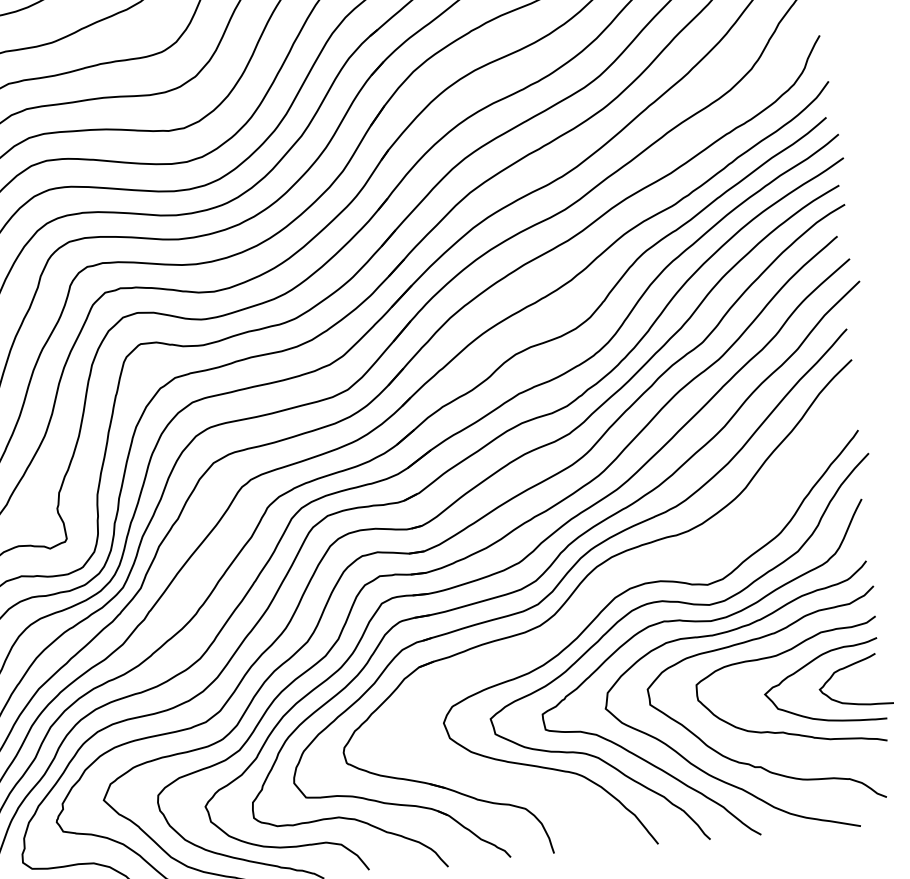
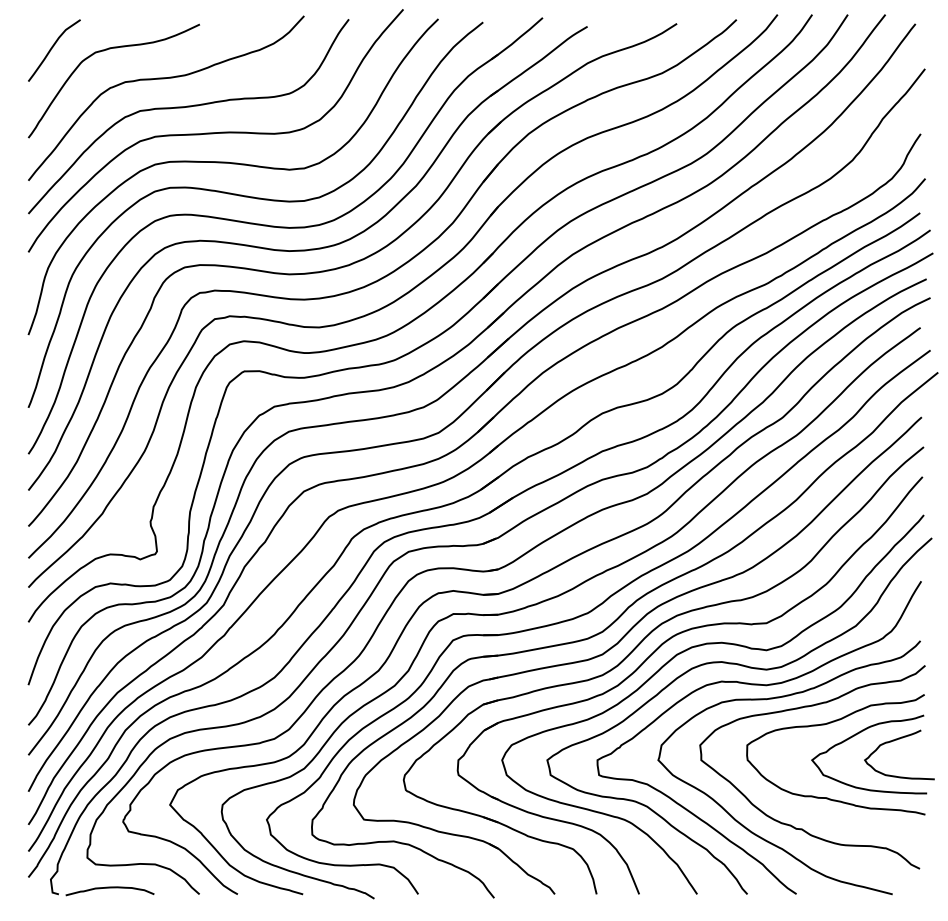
part: (593, 596) -> (656, 651), added

